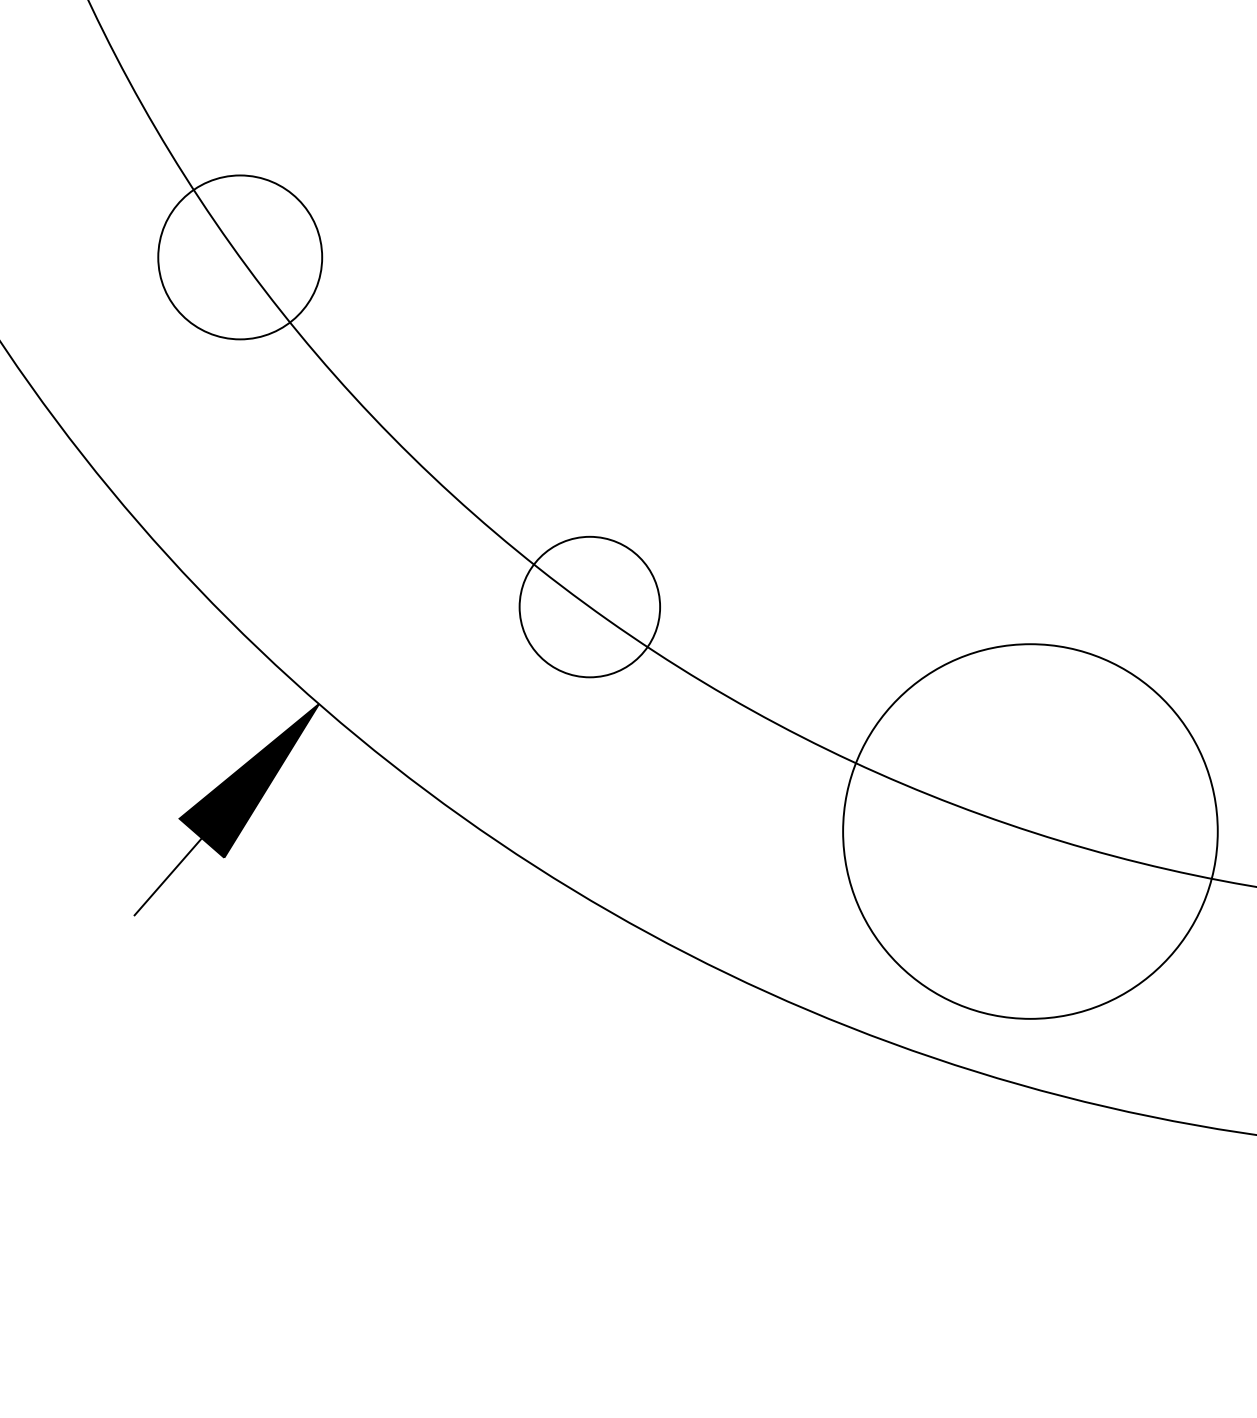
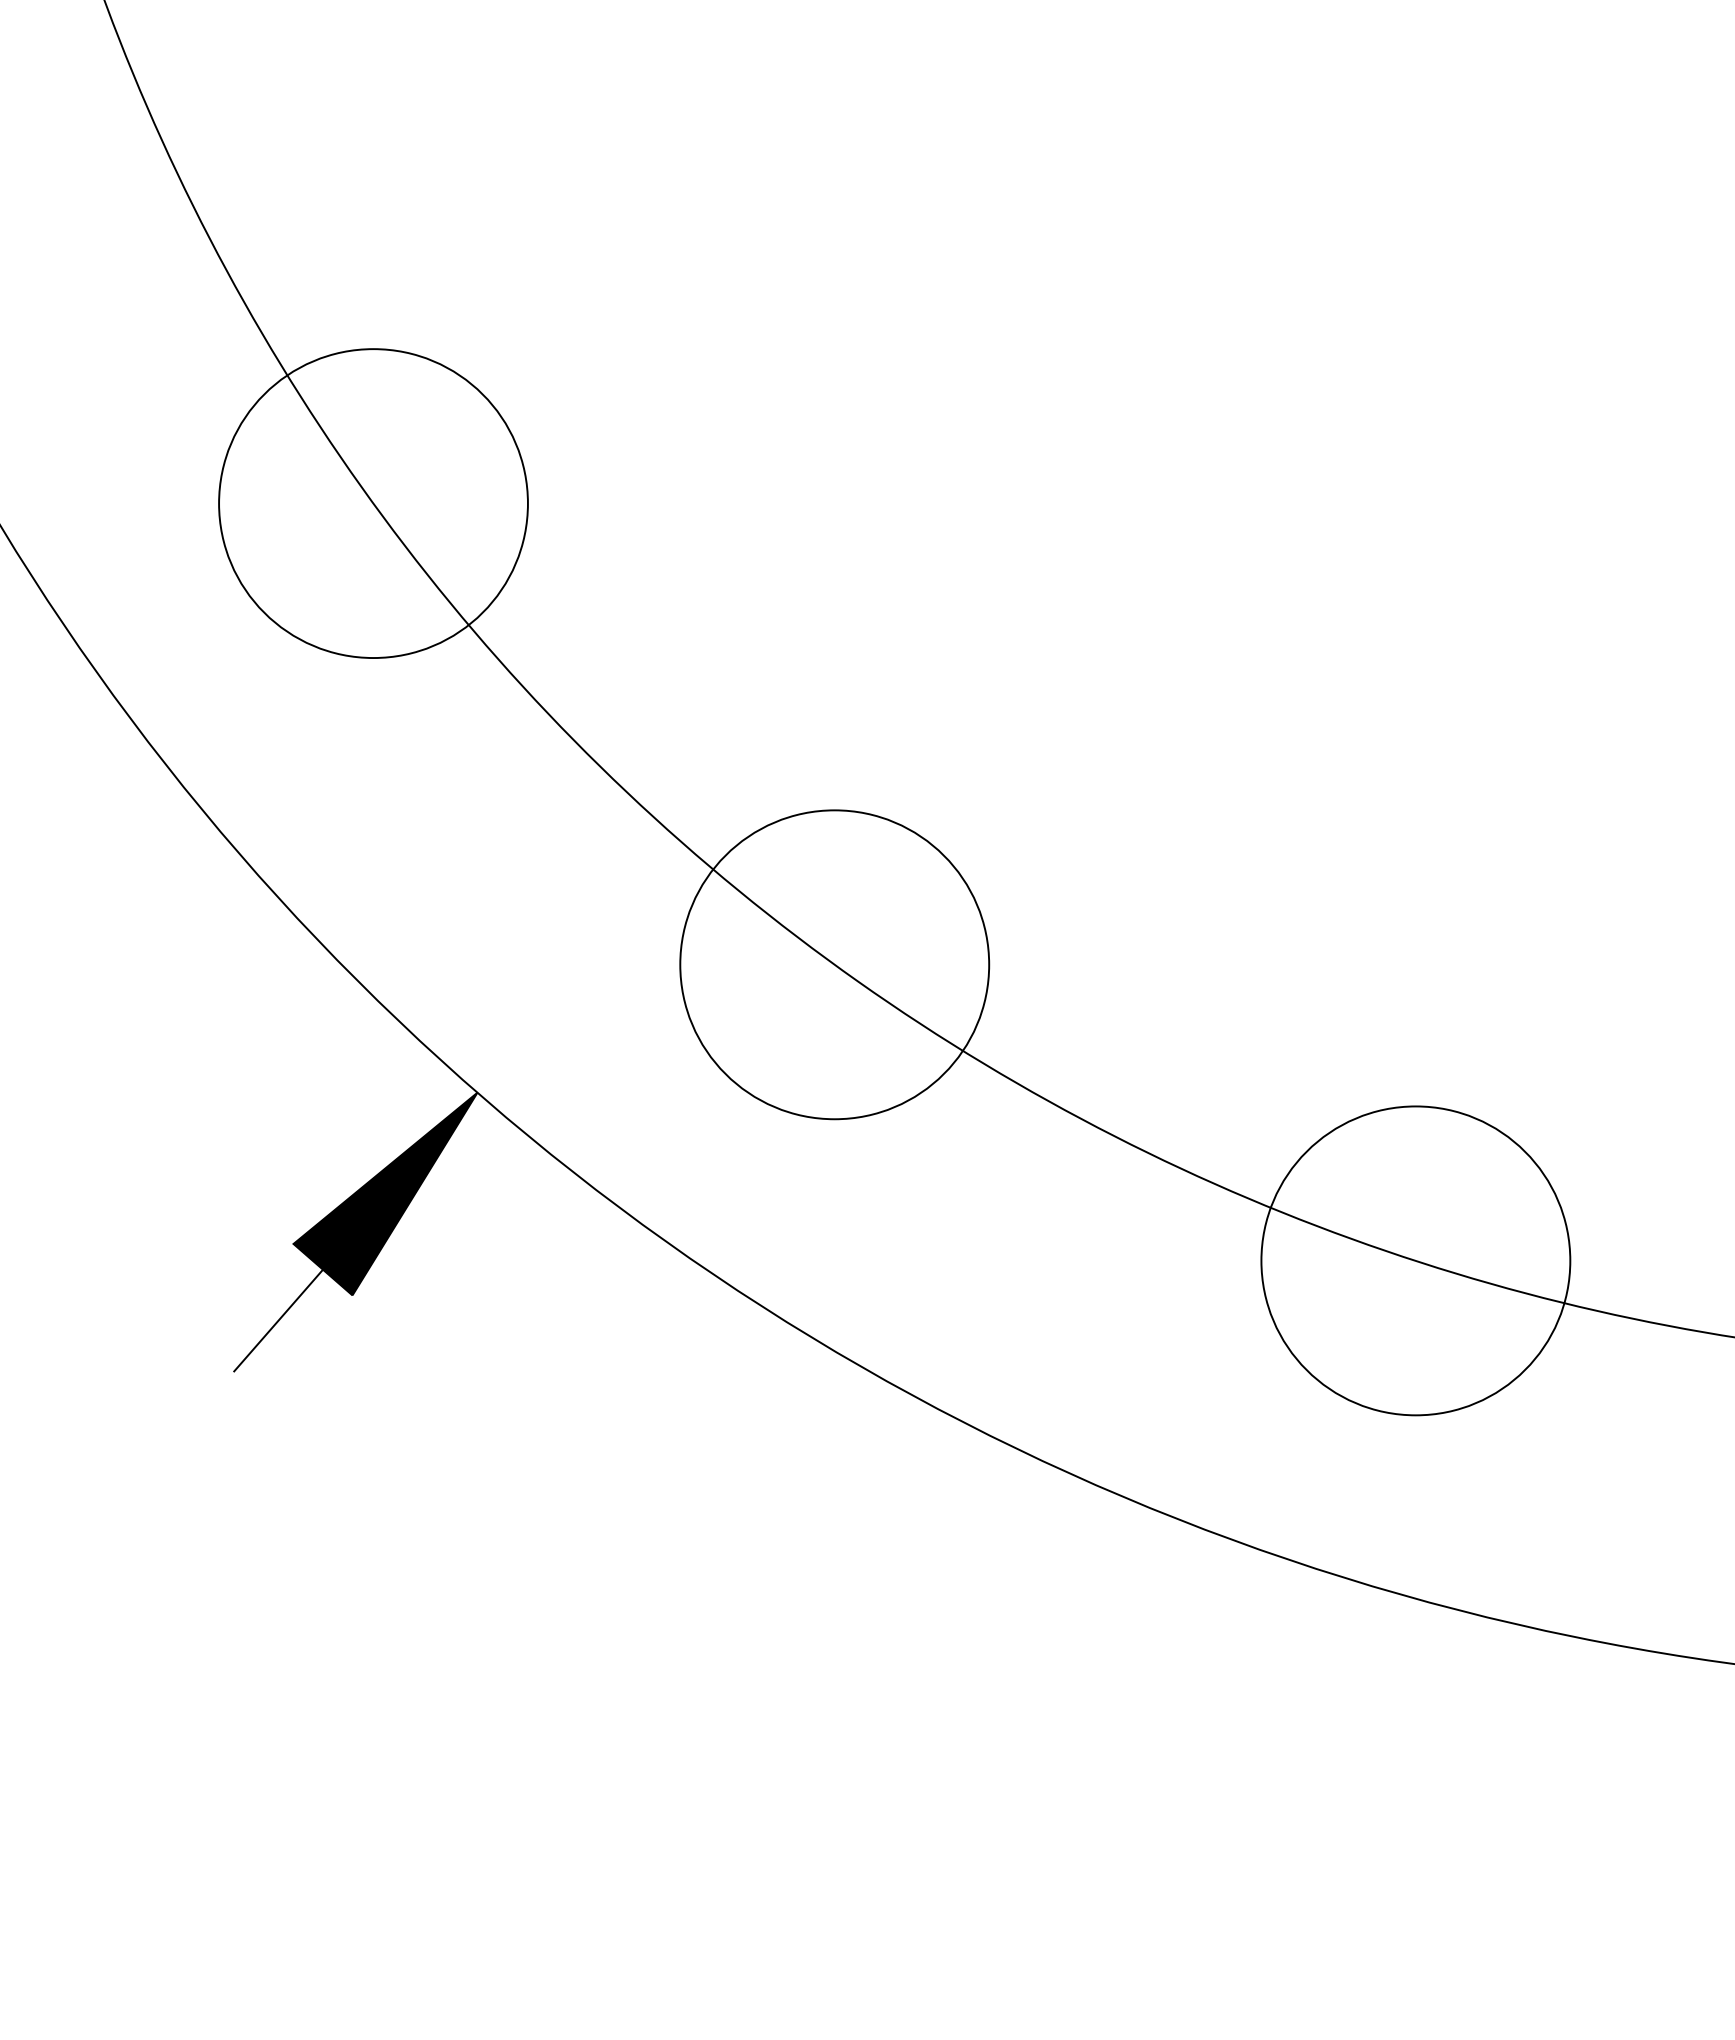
circle: (240, 257) -> (373, 503), size x1.43
circle: (589, 606) -> (834, 964), size x1.67
circle: (1030, 831) -> (1415, 1260), size x0.62

